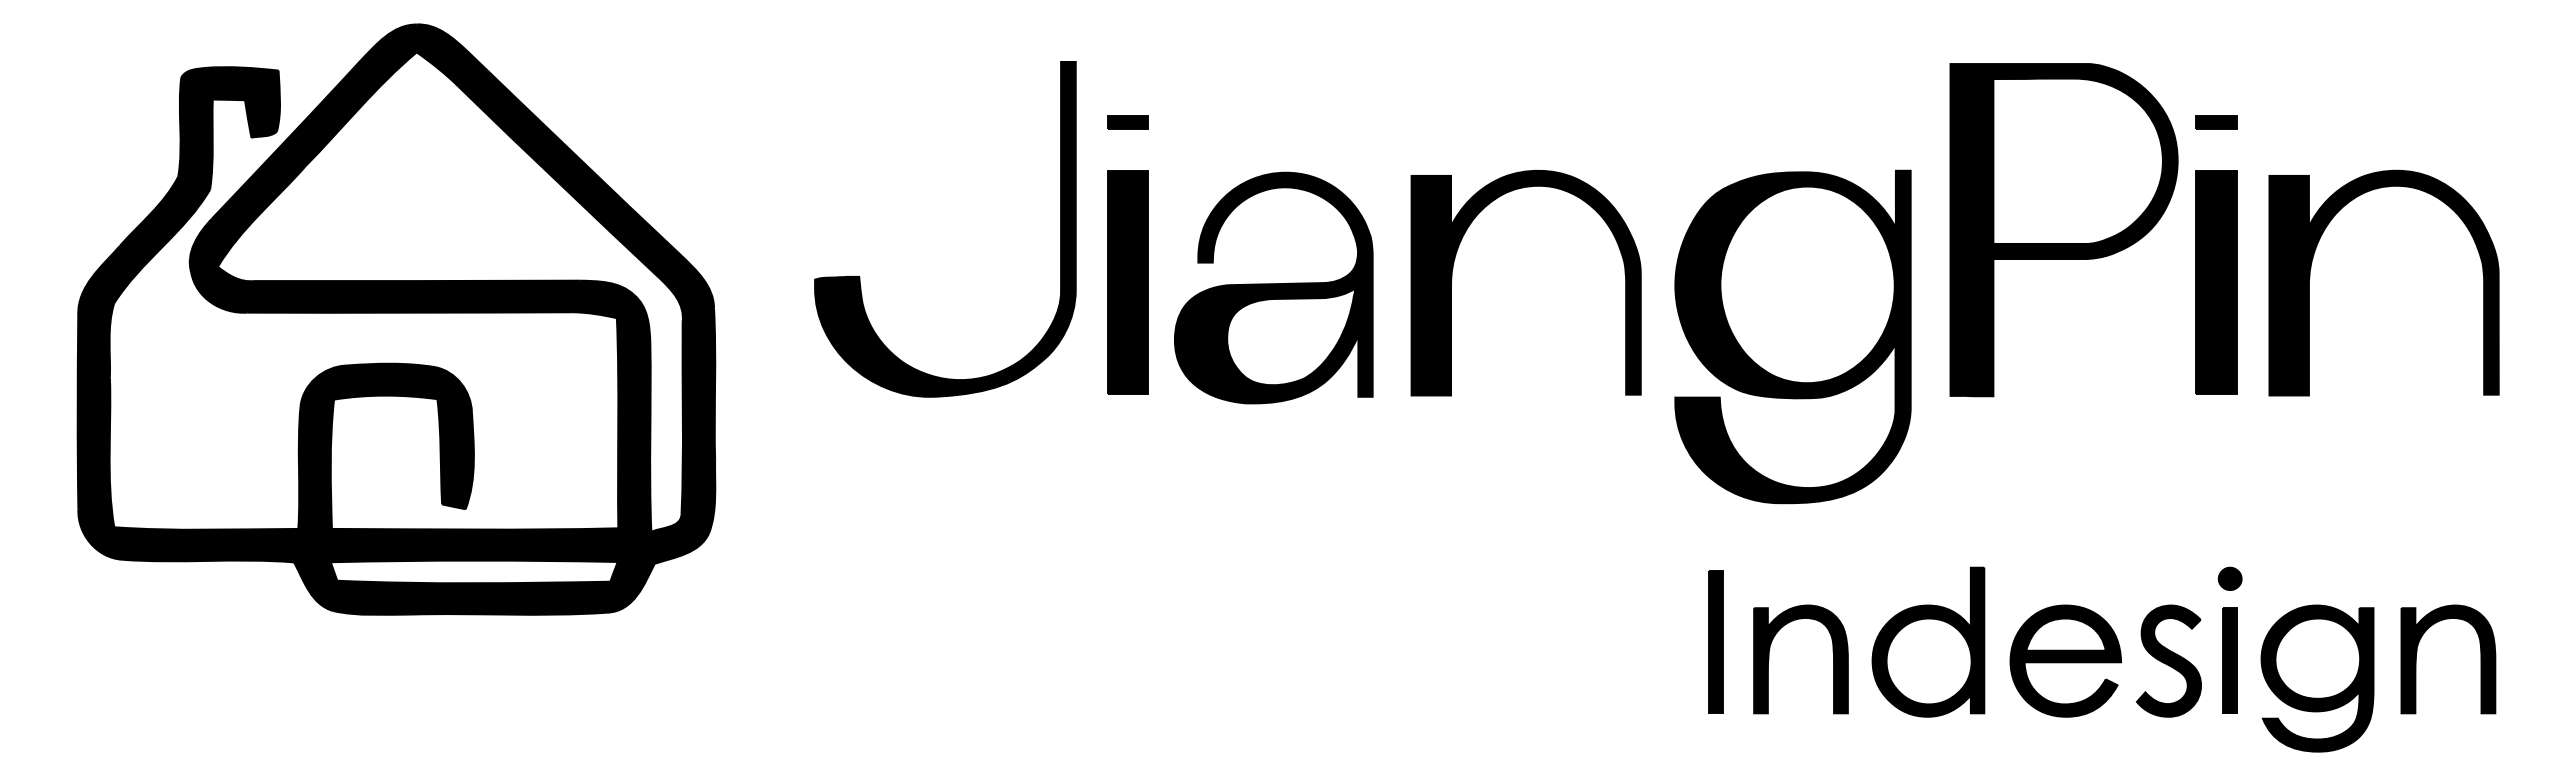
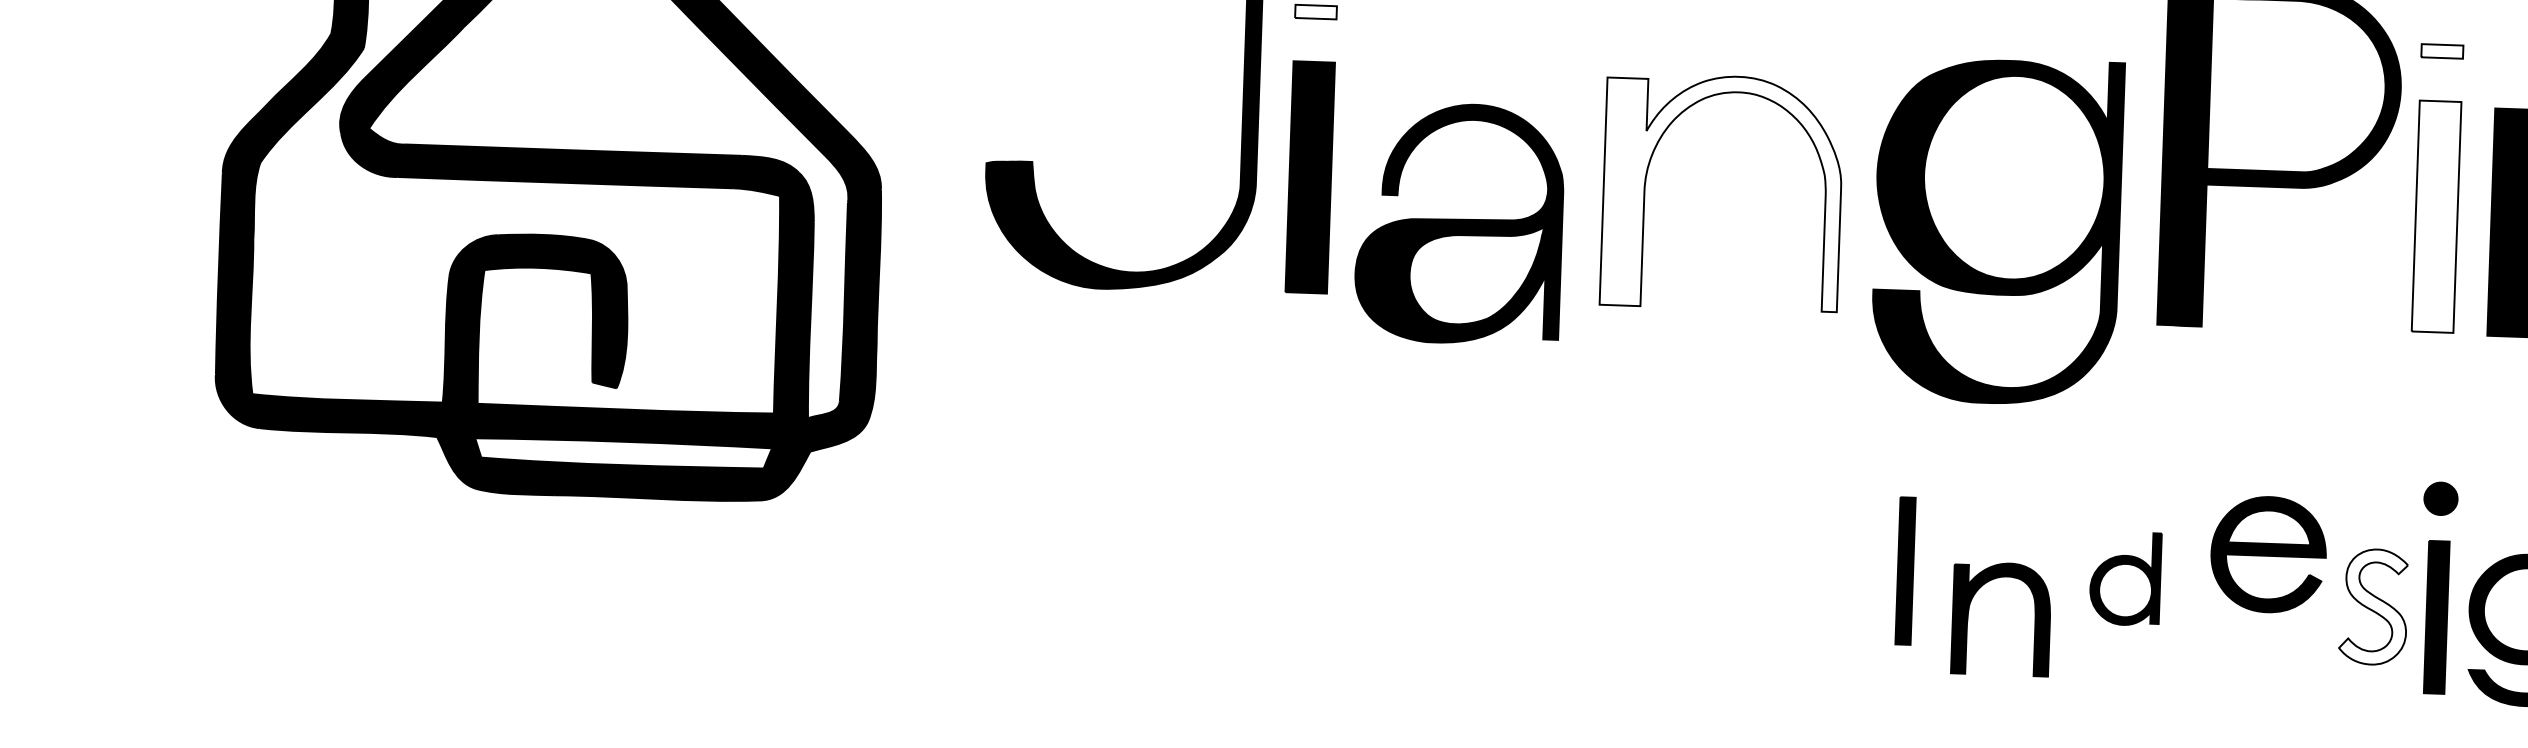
fill: (1128, 122) -> (1316, 12), removed
fill: (2216, 122) -> (2442, 51), removed
fill: (2216, 281) -> (2436, 215), removed
fill: (1525, 282) -> (1721, 191), removed
part: (1273, 287) -> (1459, 223), moved
part: (1792, 336) -> (1996, 230), moved
part: (2229, 639) -> (2437, 586), size x1.4
part: (1928, 641) -> (2125, 577), size x0.6
part: (1769, 659) -> (1968, 618), moved
part: (2065, 660) -> (2268, 553), moved
fill: (2168, 660) -> (2373, 606), removed

